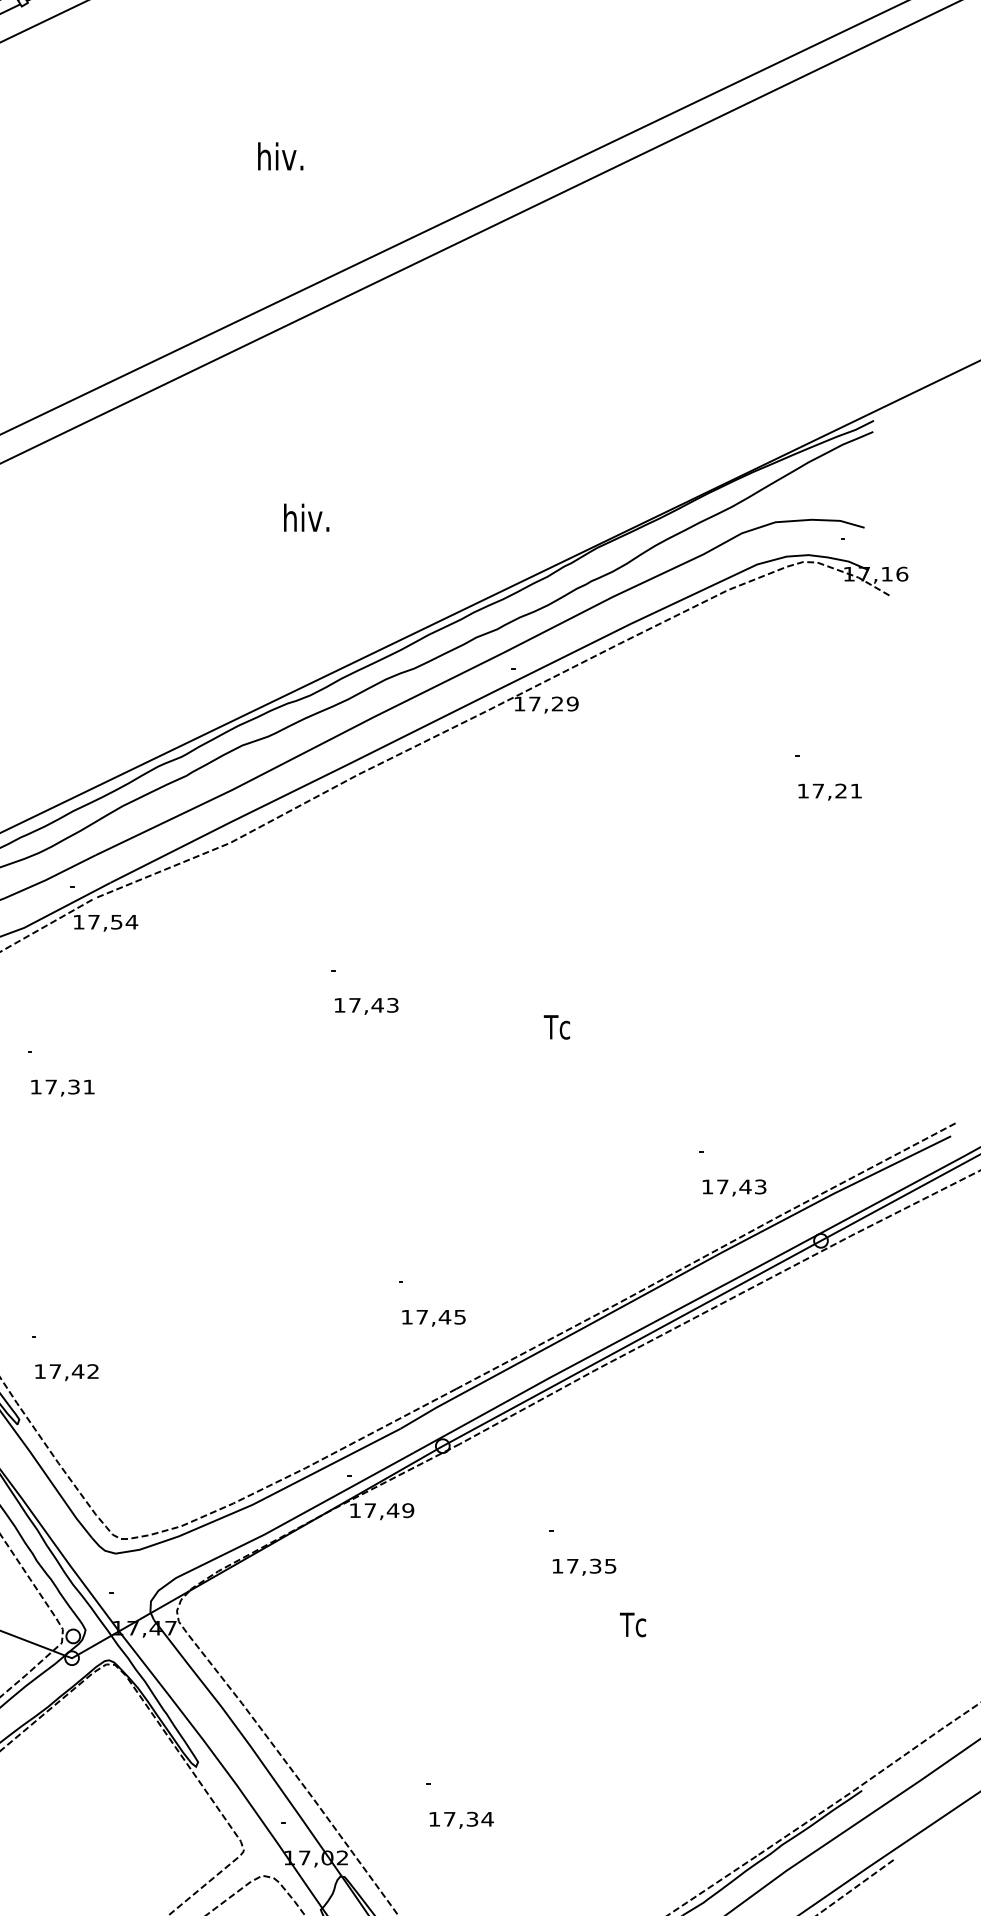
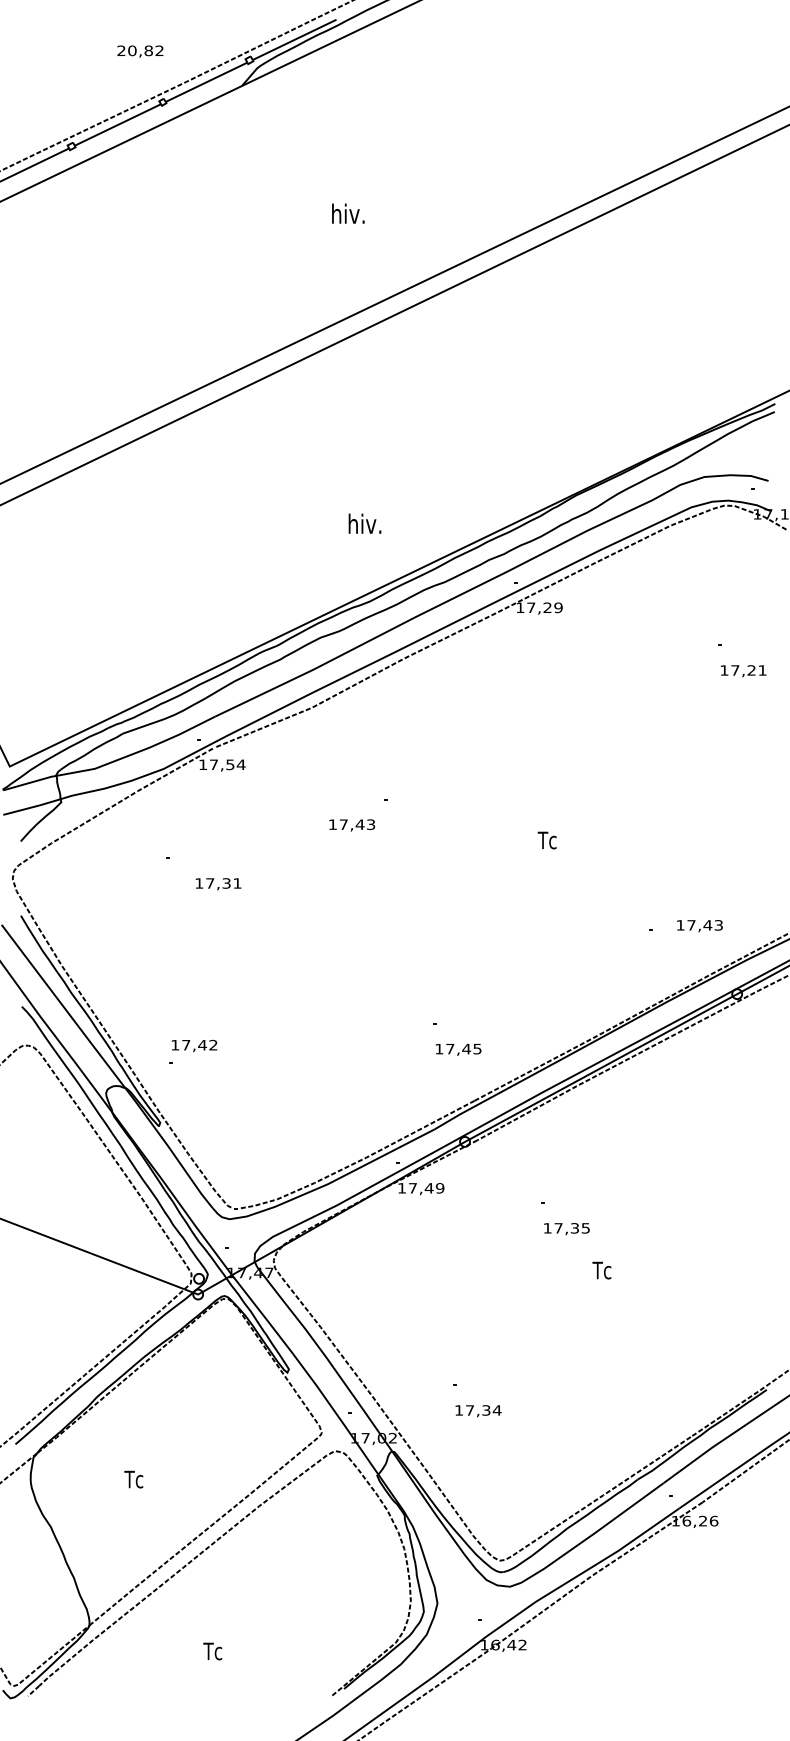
text: (305, 517) -> (364, 523), moved
text: (367, 1006) -> (352, 825), moved
text: (62, 1088) -> (218, 884), moved
text: (733, 1188) -> (699, 926), moved
text: (66, 1371) -> (194, 1045), moved

